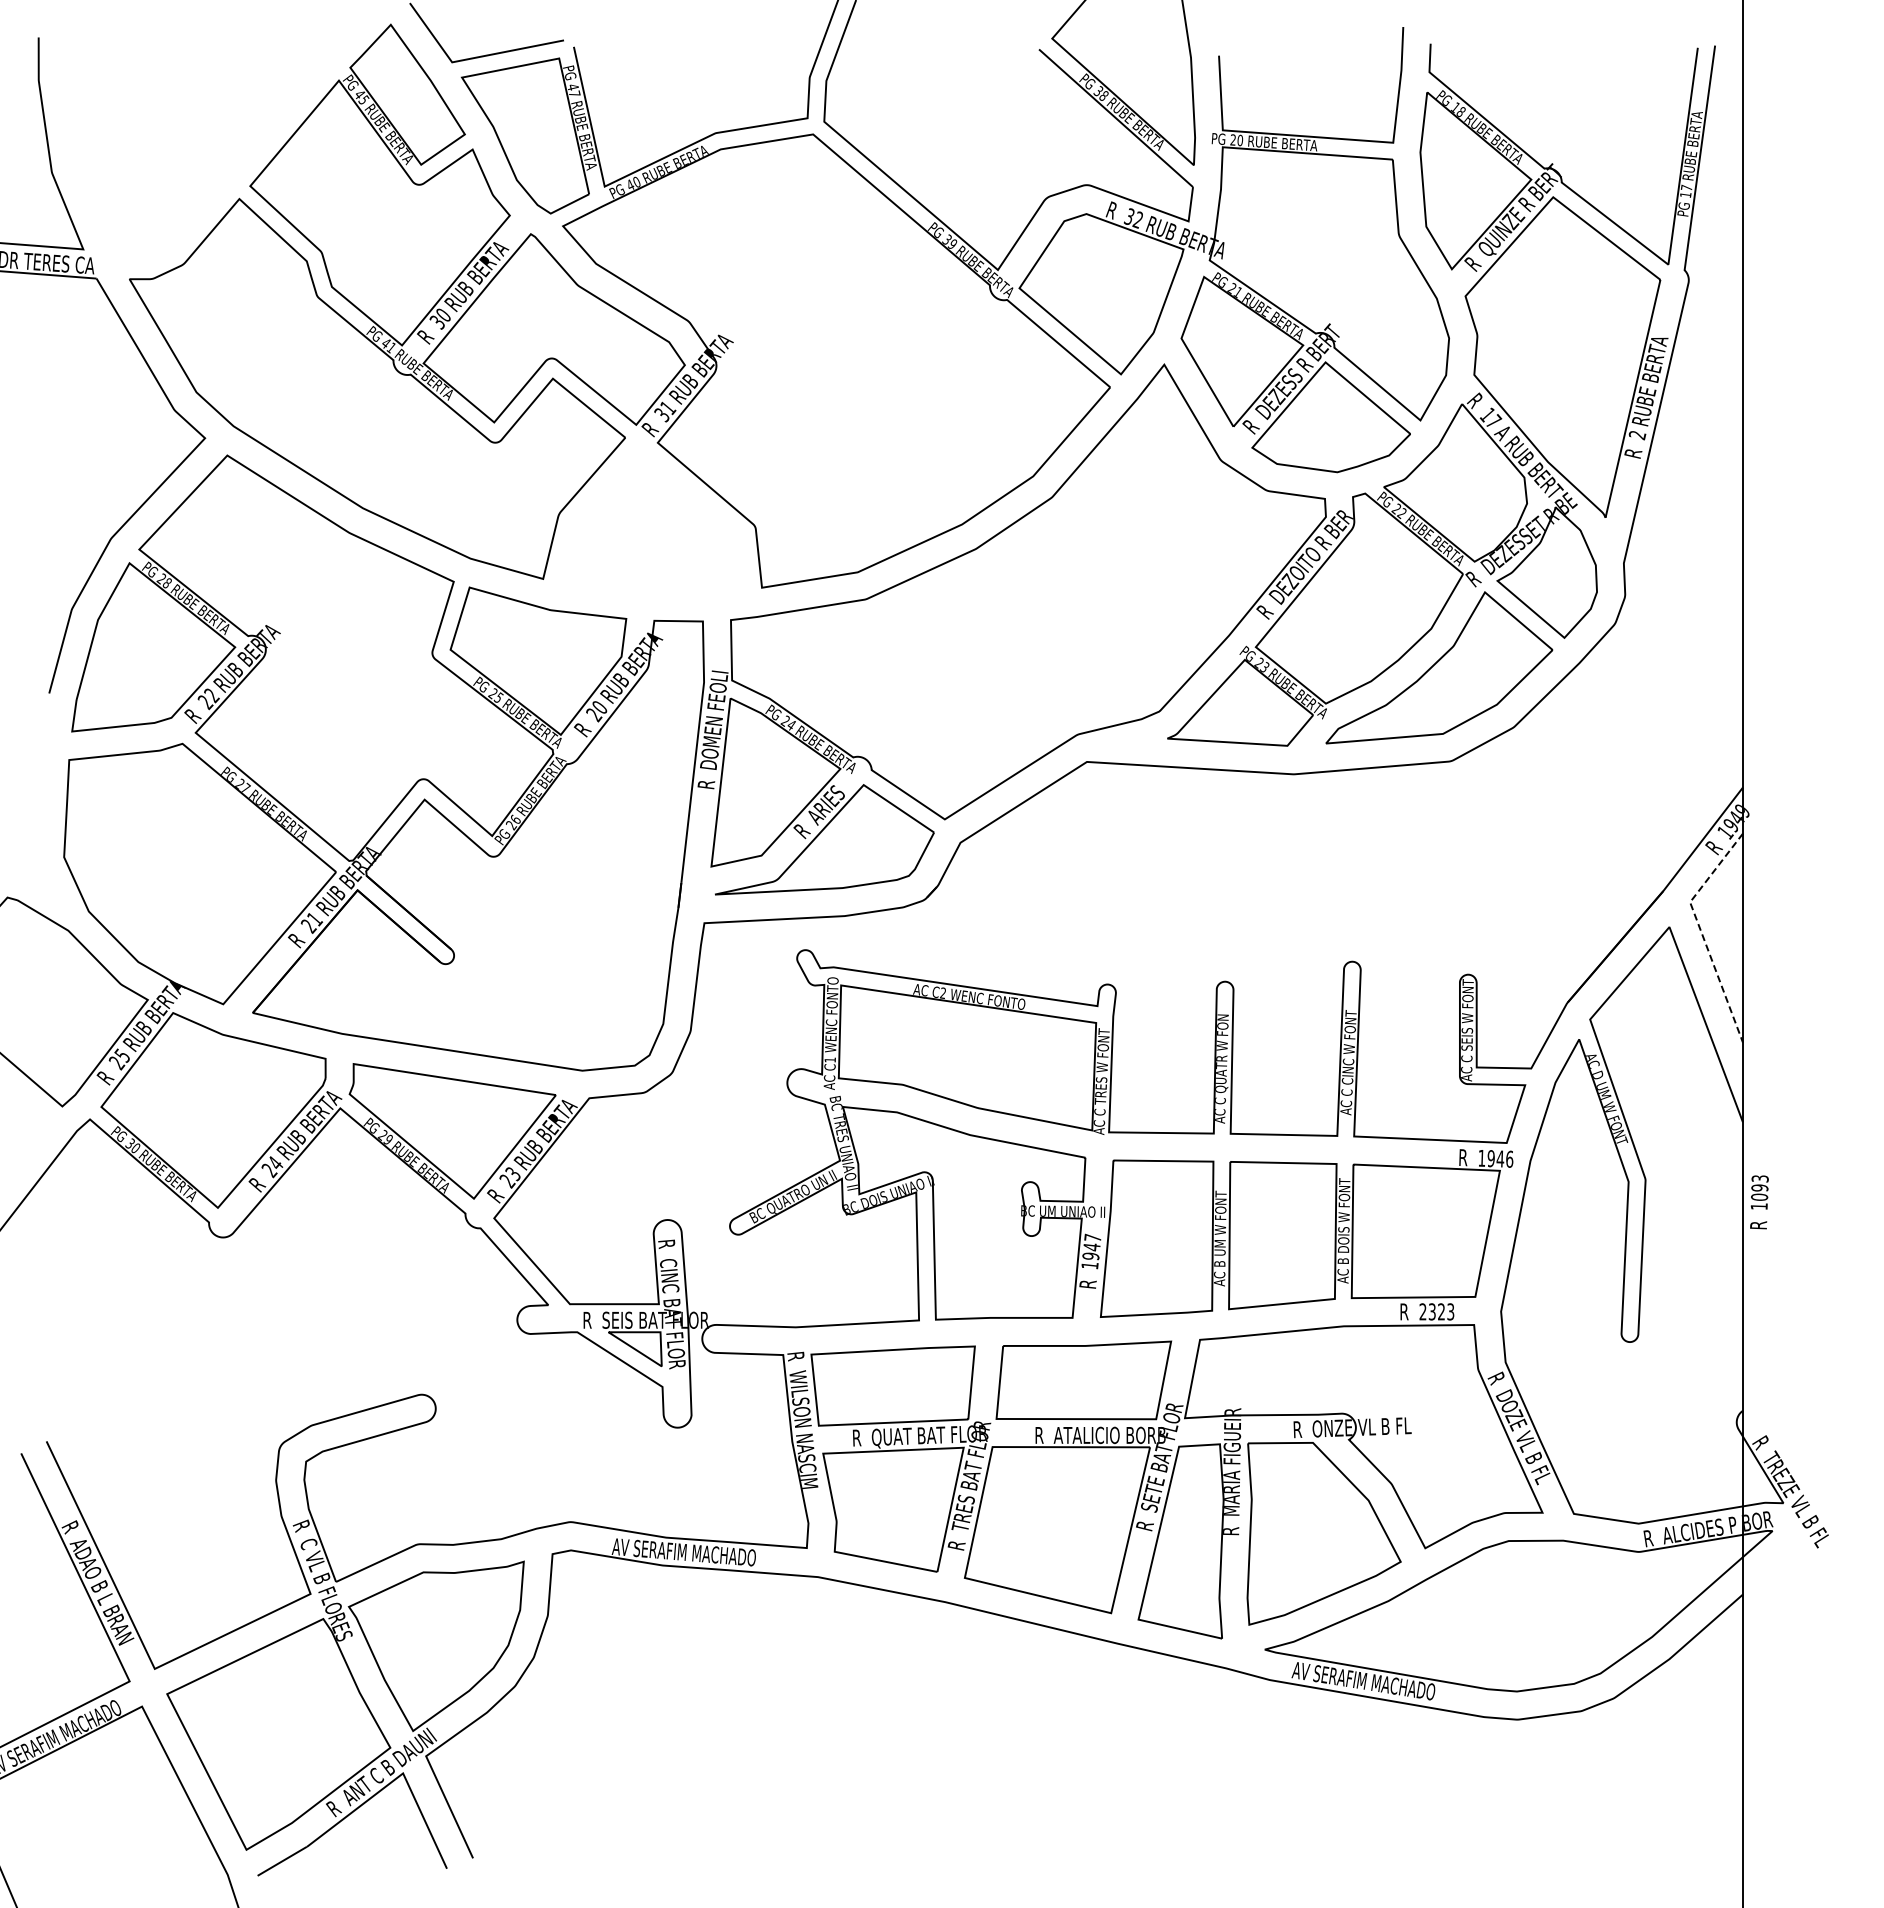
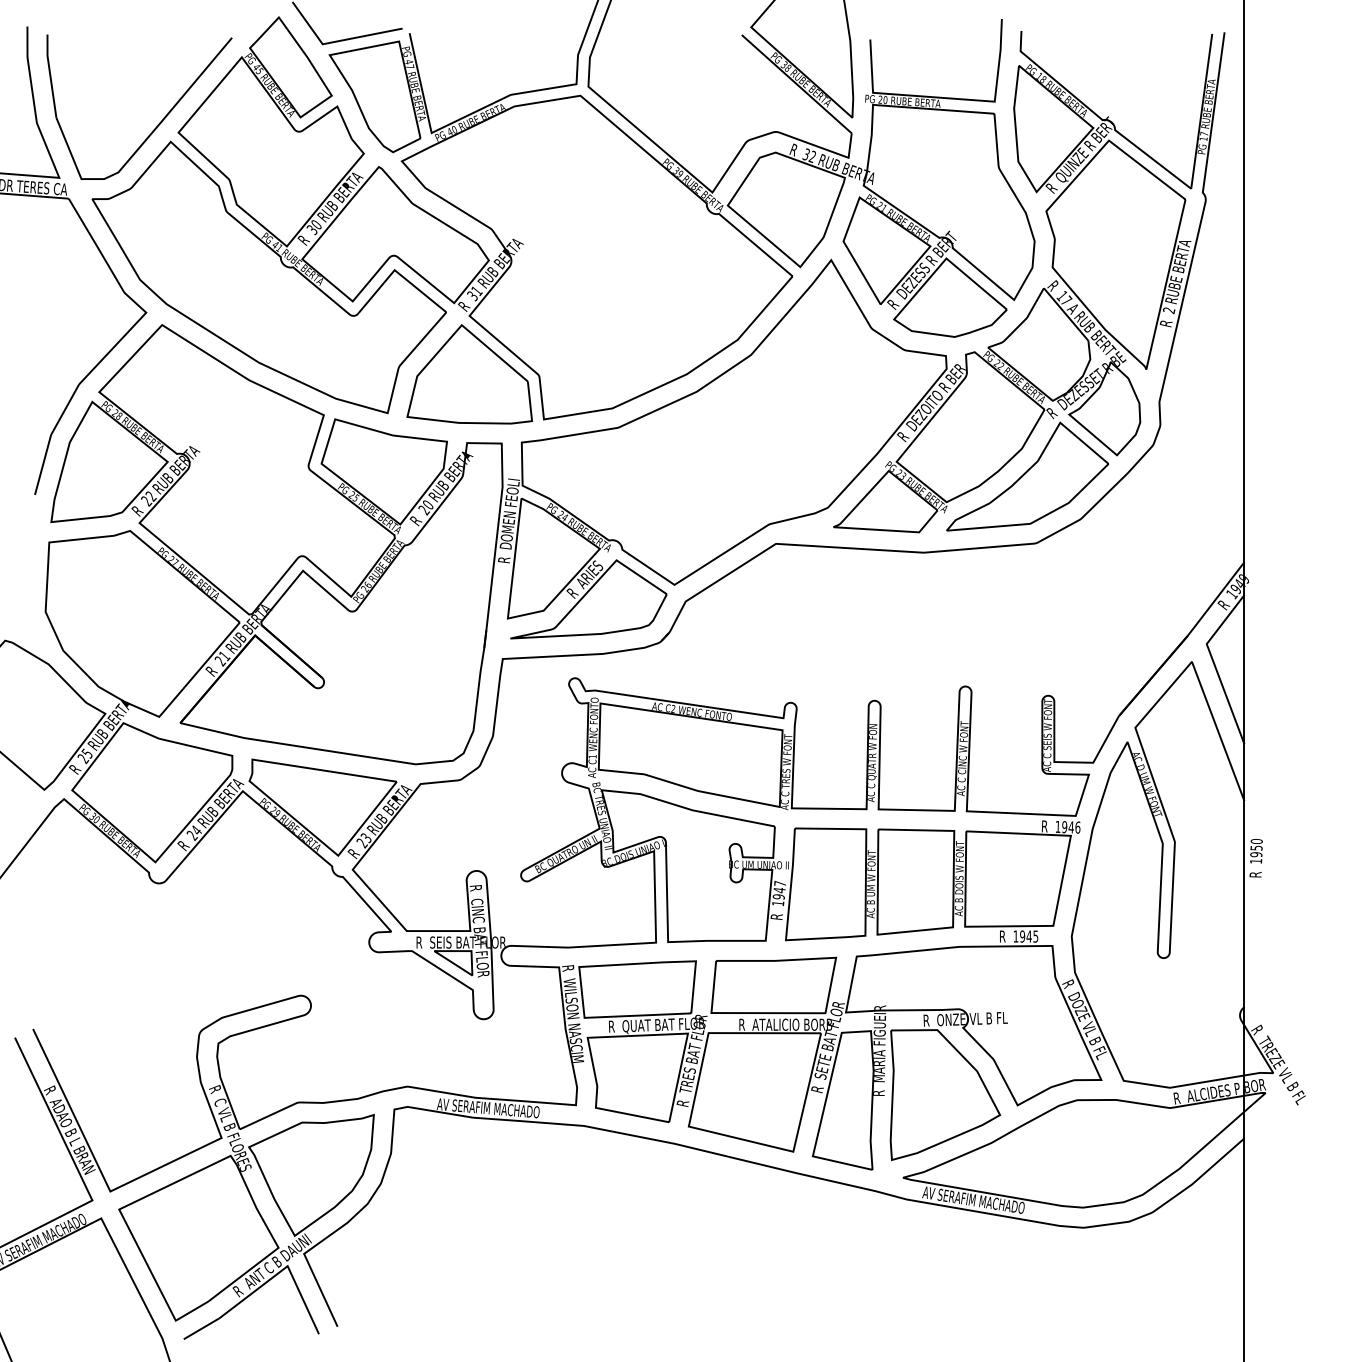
part: (223, 172) -> (159, 122), added
part: (657, 524) -> (469, 374), added
line: (1701, 931) -> (1214, 664), dashed -> solid
text: (1759, 1187) -> (1256, 847), 1093 -> 1950
text: (1436, 1311) -> (1025, 936), 2323 -> 1945

